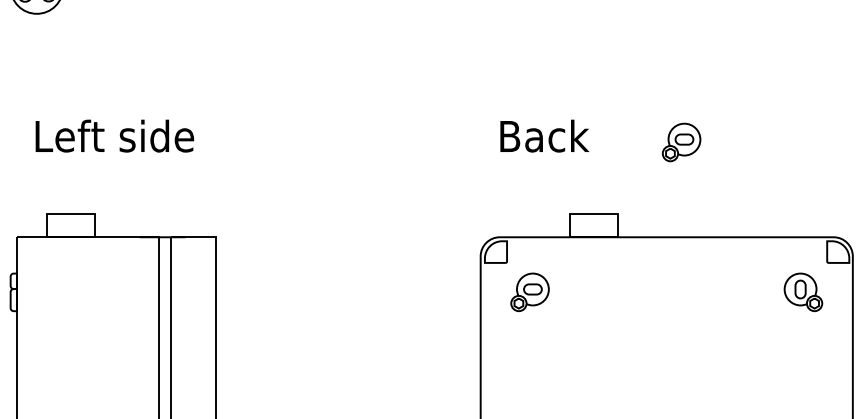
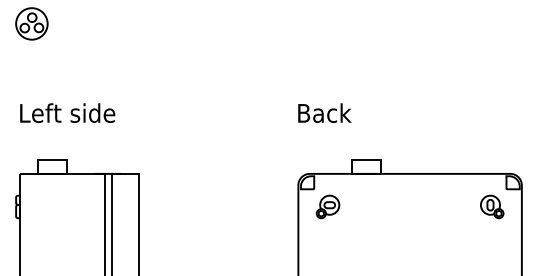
text: (114, 135) -> (67, 112), moved
text: (544, 135) -> (324, 112), moved
part: (680, 141) -> (418, 116), removed

